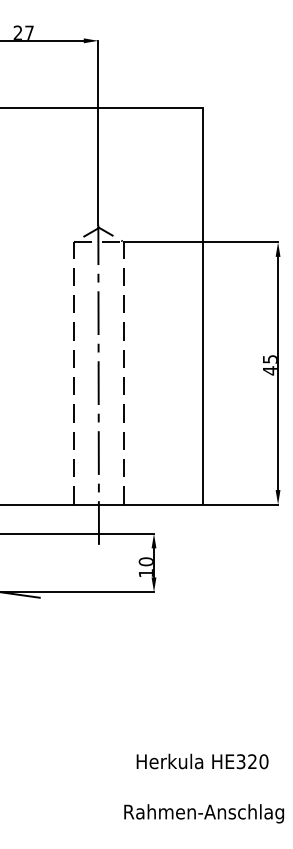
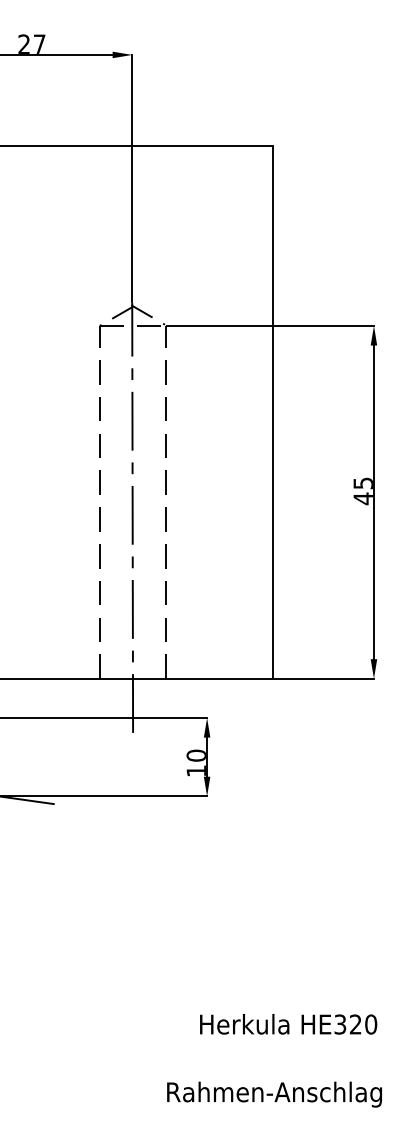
text: (202, 761) -> (288, 1024), moved

